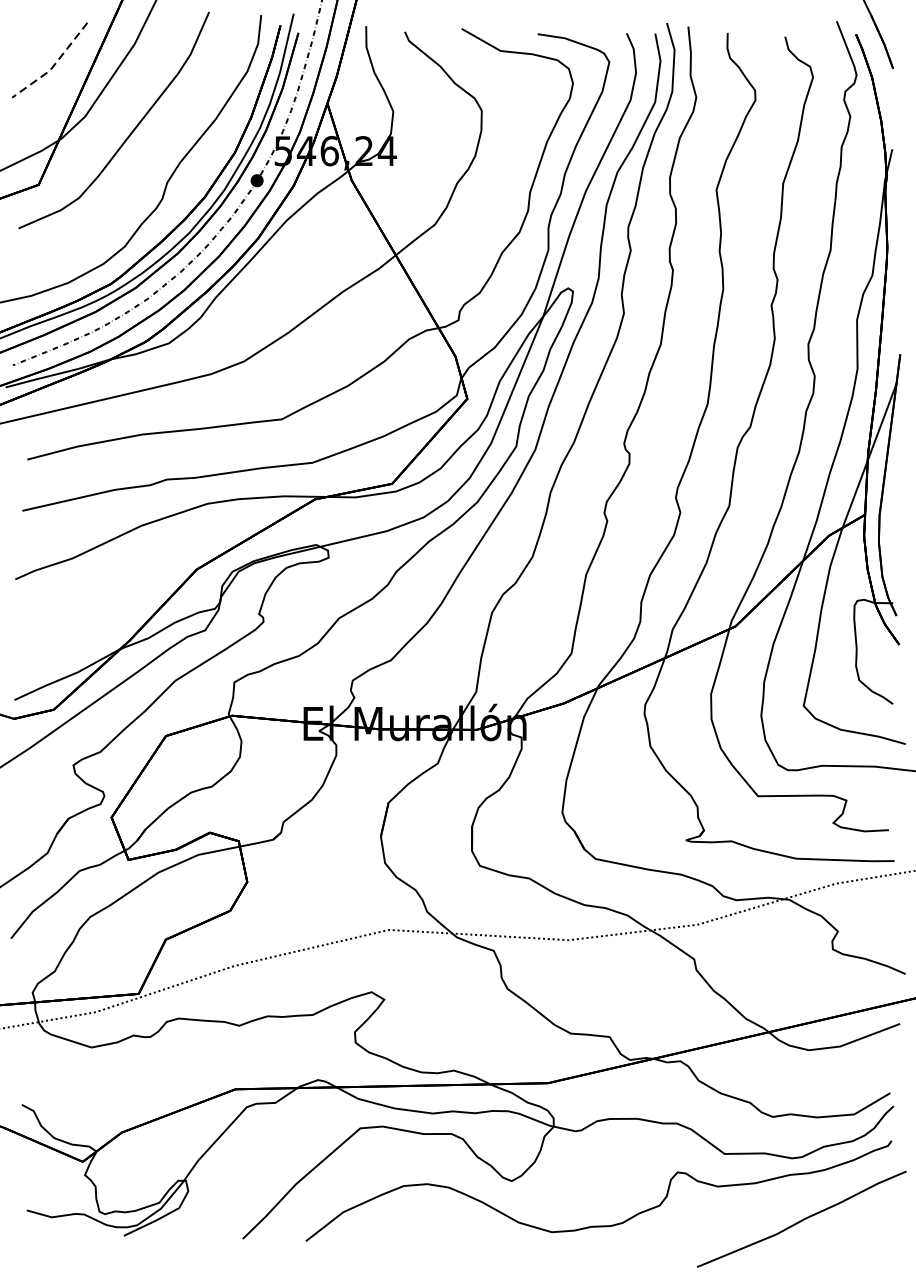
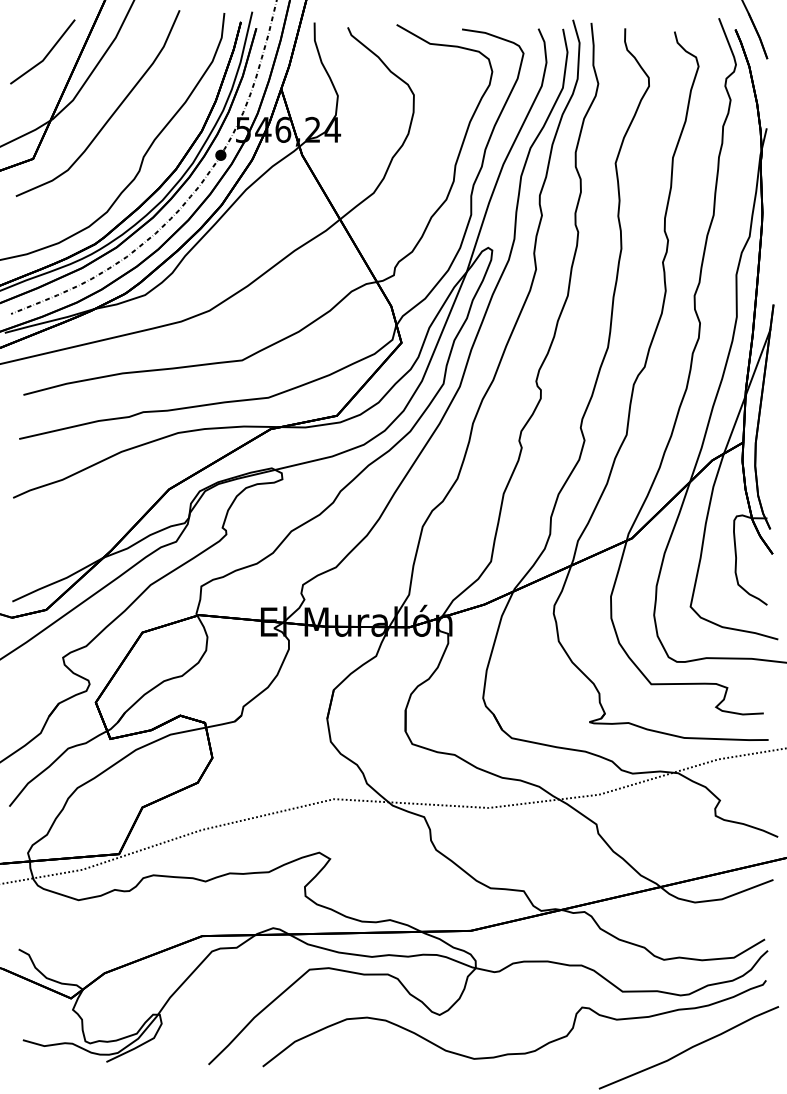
line: (54, 65) -> (46, 56), dashed -> solid

